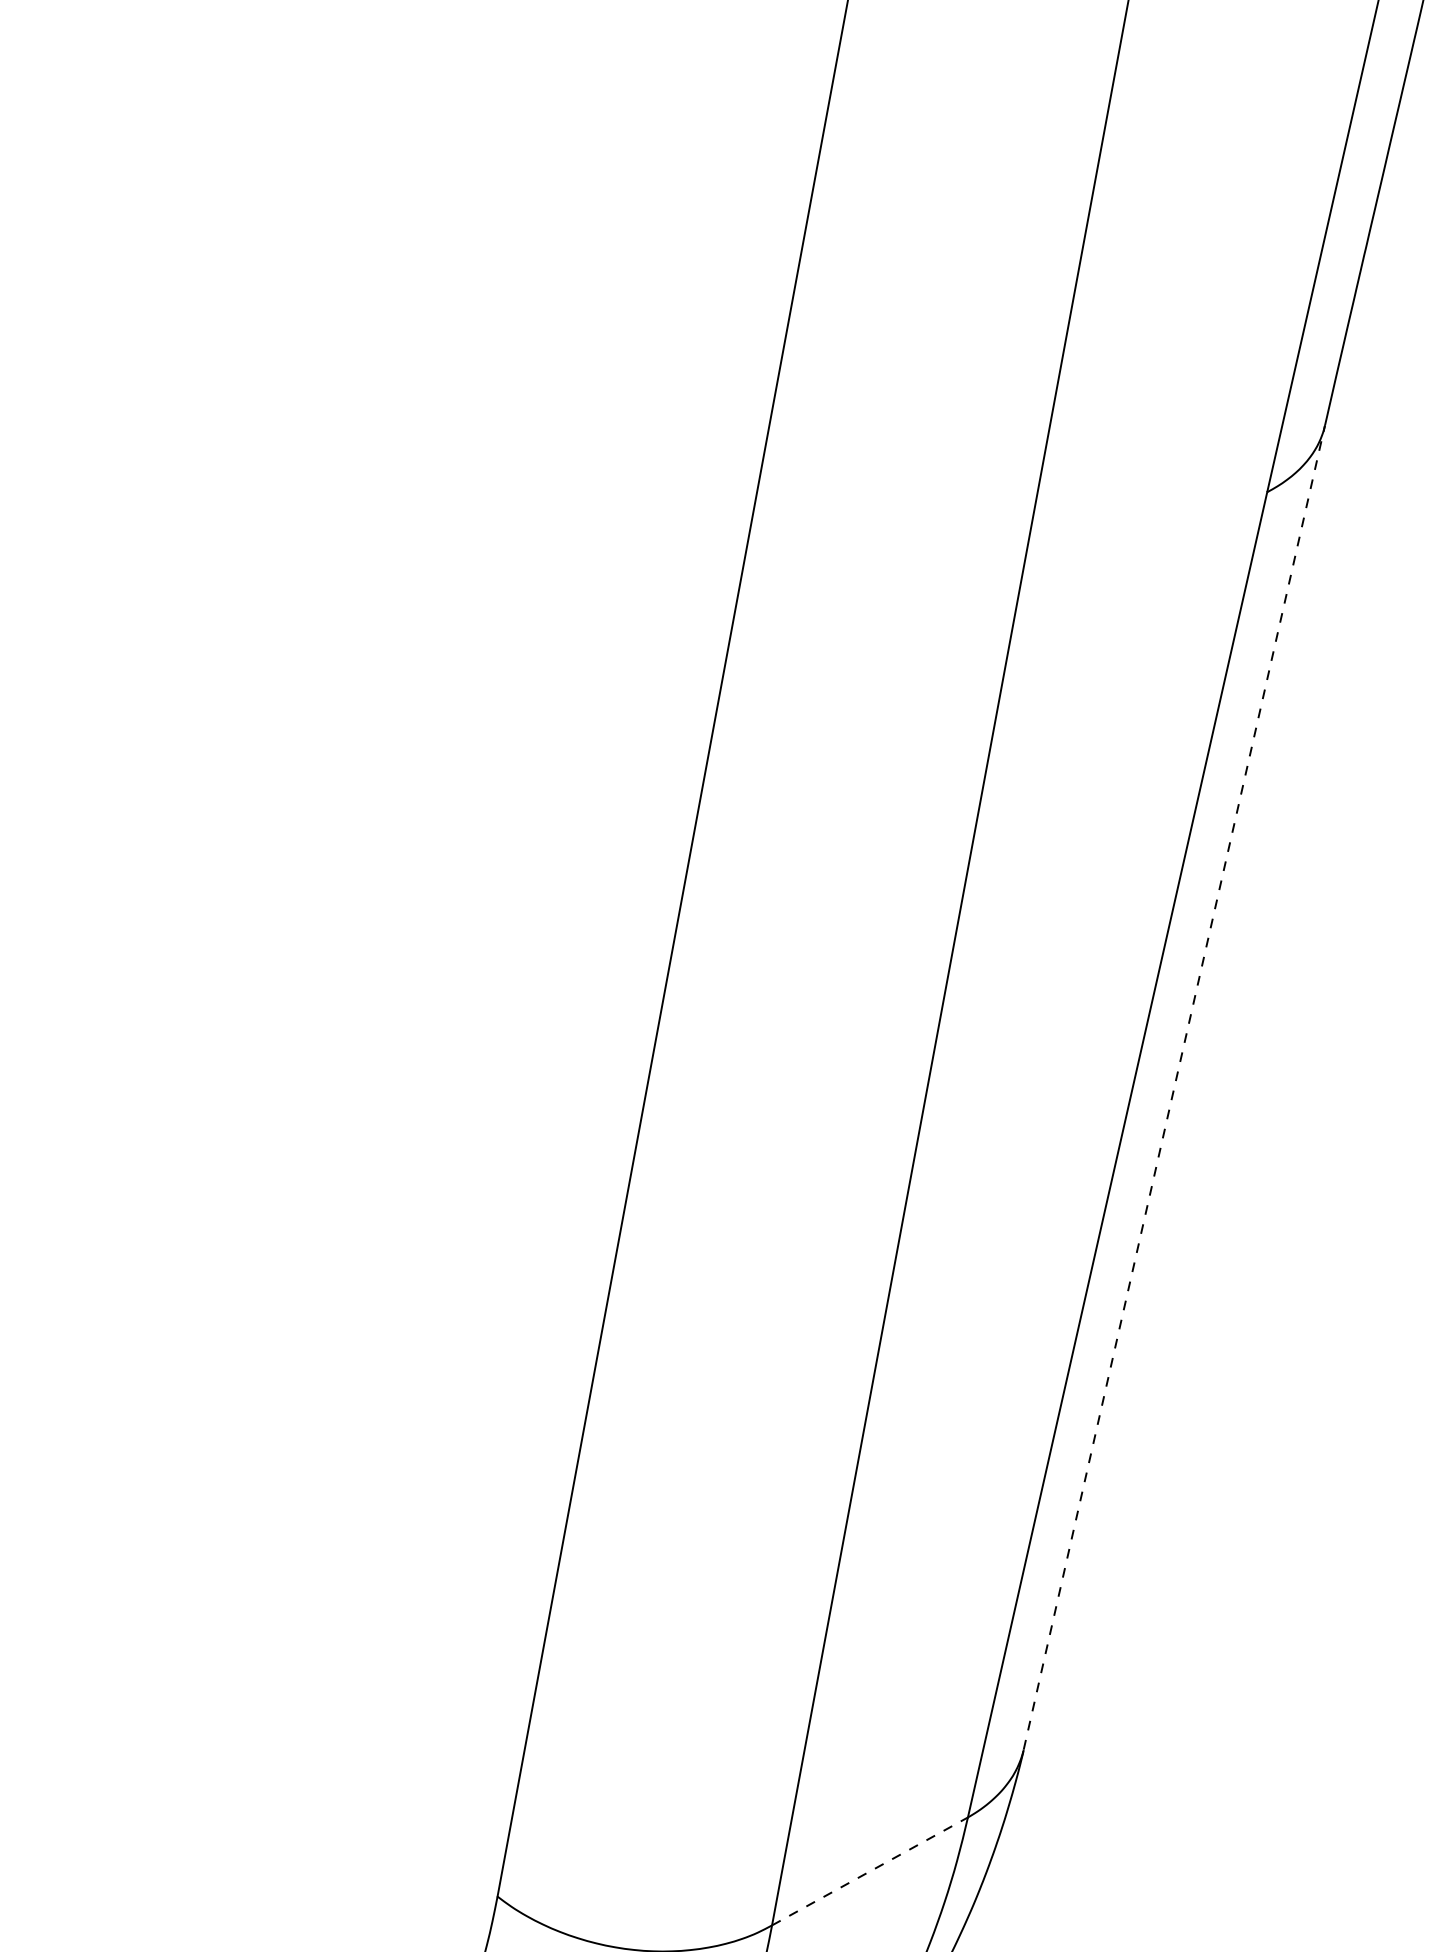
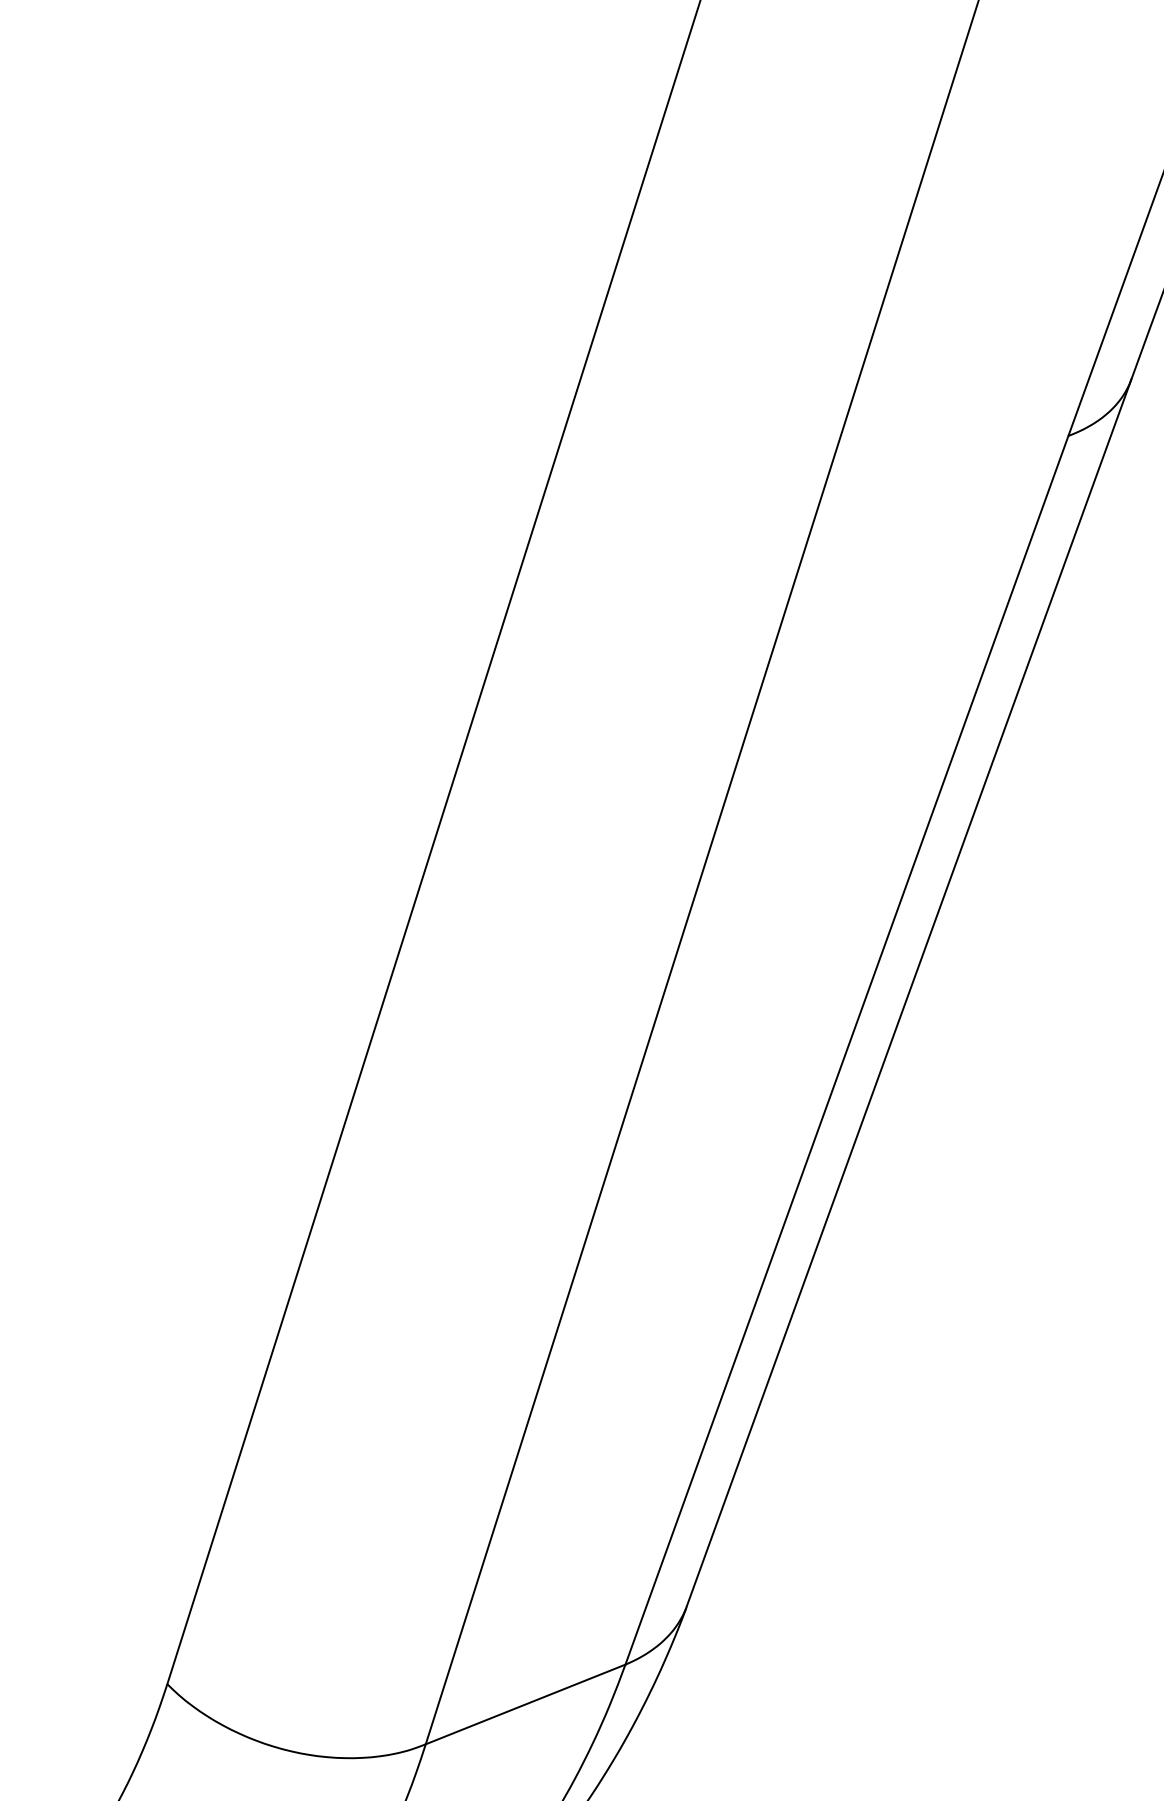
line: (1174, 1087) -> (909, 992), dashed -> solid
line: (870, 1871) -> (526, 1704), dashed -> solid

